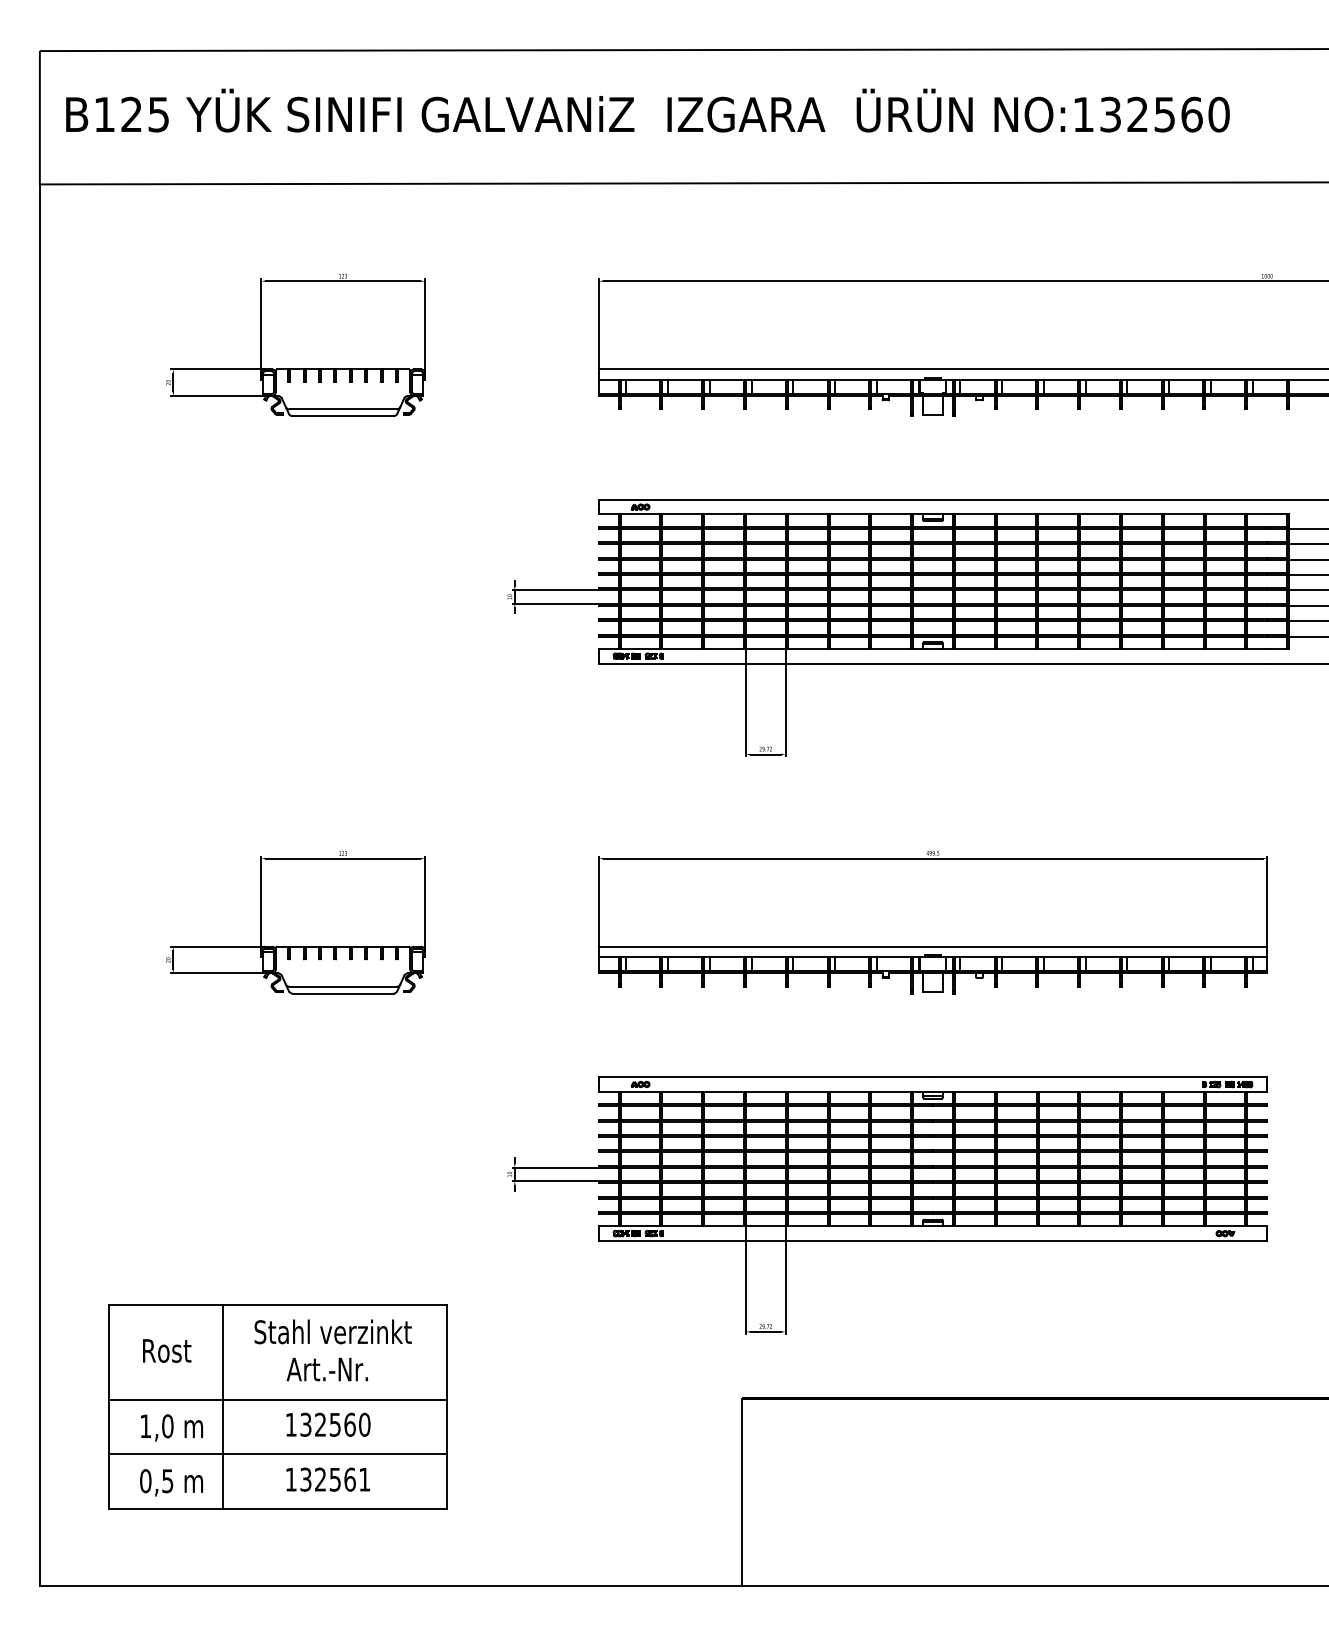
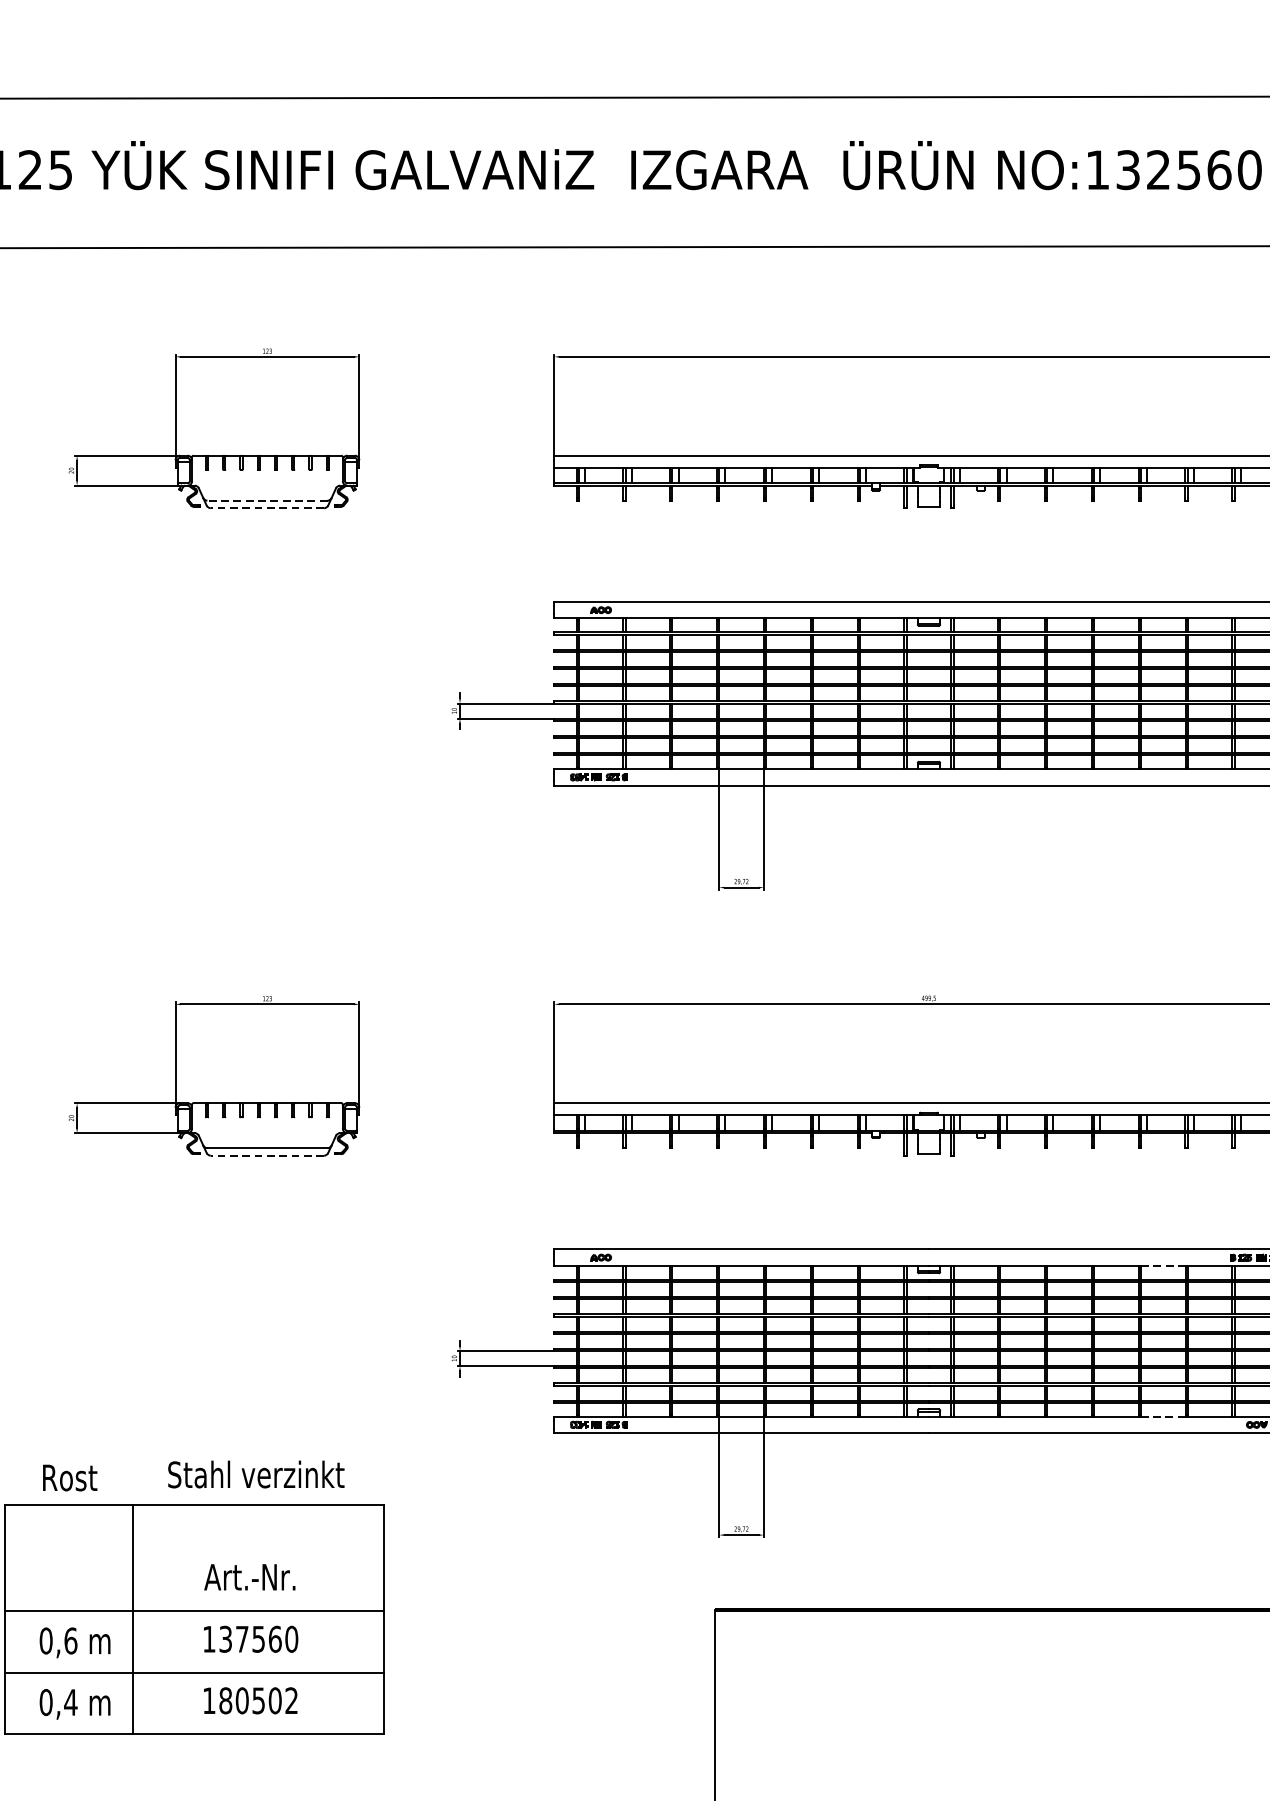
line: (343, 409) -> (267, 500), solid -> dashed
line: (343, 416) -> (267, 508), solid -> dashed
line: (343, 993) -> (267, 1155), solid -> dashed
line: (1141, 1091) -> (1162, 1265), solid -> dashed
line: (1141, 1226) -> (1162, 1416), solid -> dashed
text: (332, 1331) -> (255, 1474), moved
text: (167, 1350) -> (70, 1477), moved
text: (320, 1424) -> (242, 1638), 132560 -> 137560
text: (156, 1426) -> (58, 1641), 1,0 -> 0,6
text: (334, 1479) -> (257, 1700), 132561 -> 180502
text: (167, 1481) -> (70, 1702), 0,5 -> 0,4

